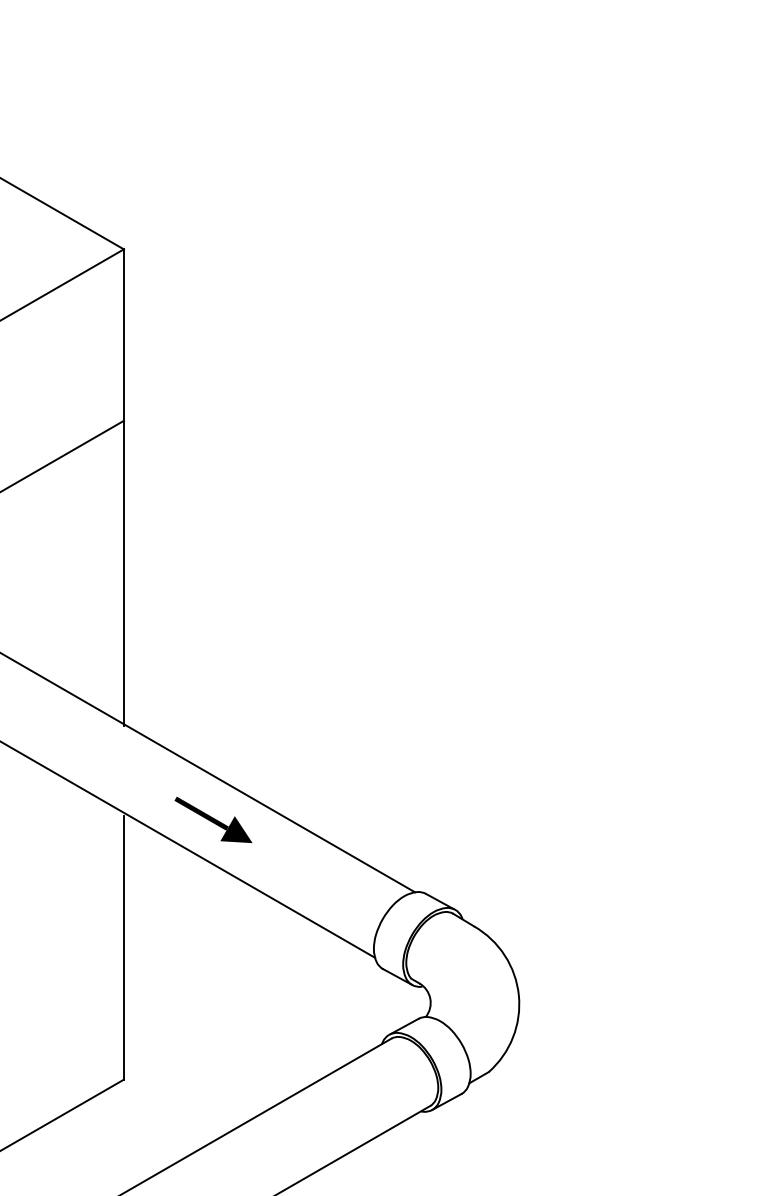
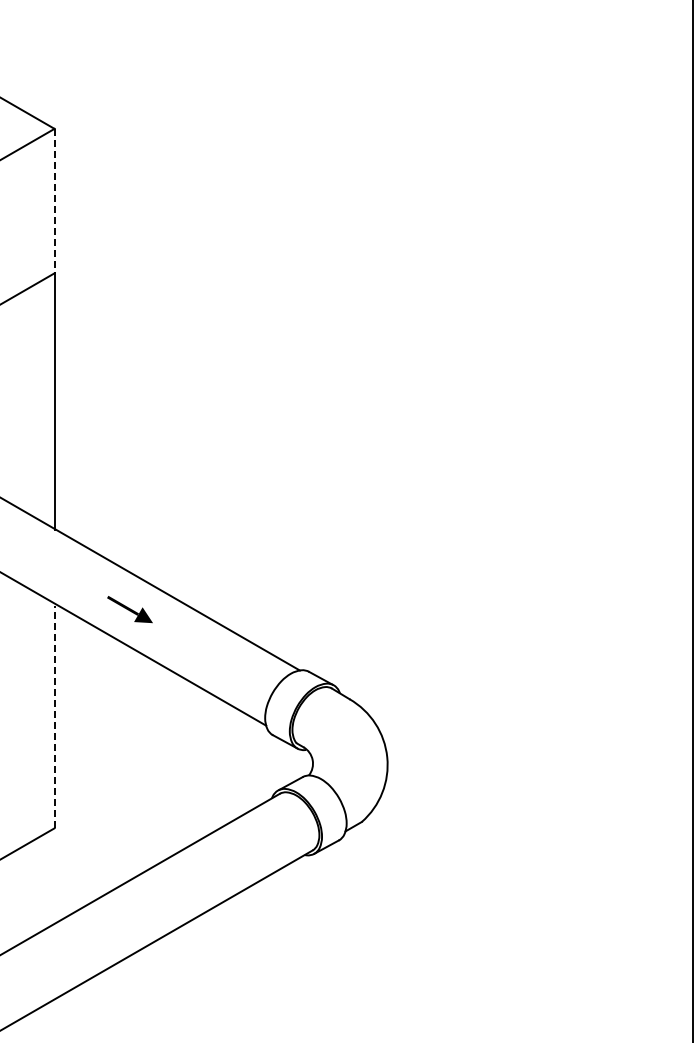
line: (123, 335) -> (54, 201), solid -> dashed
part: (212, 819) -> (129, 609), size x0.7
line: (123, 948) -> (54, 717), solid -> dashed

